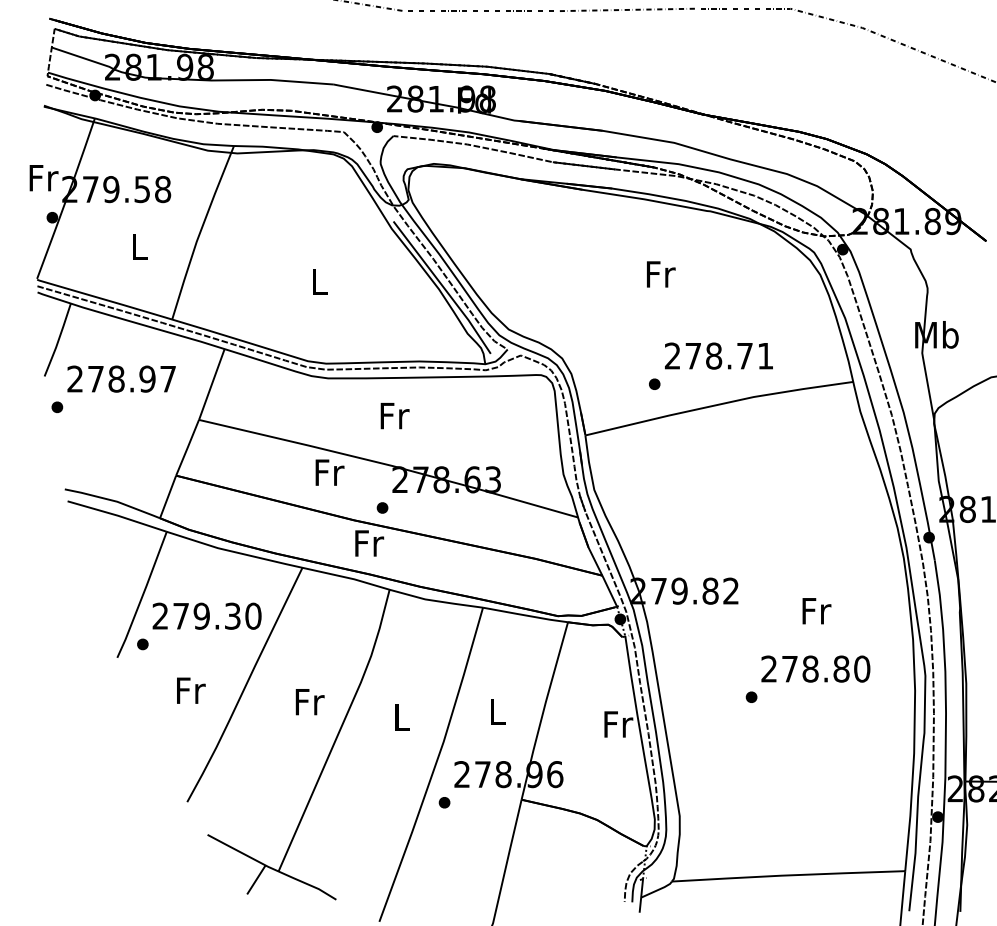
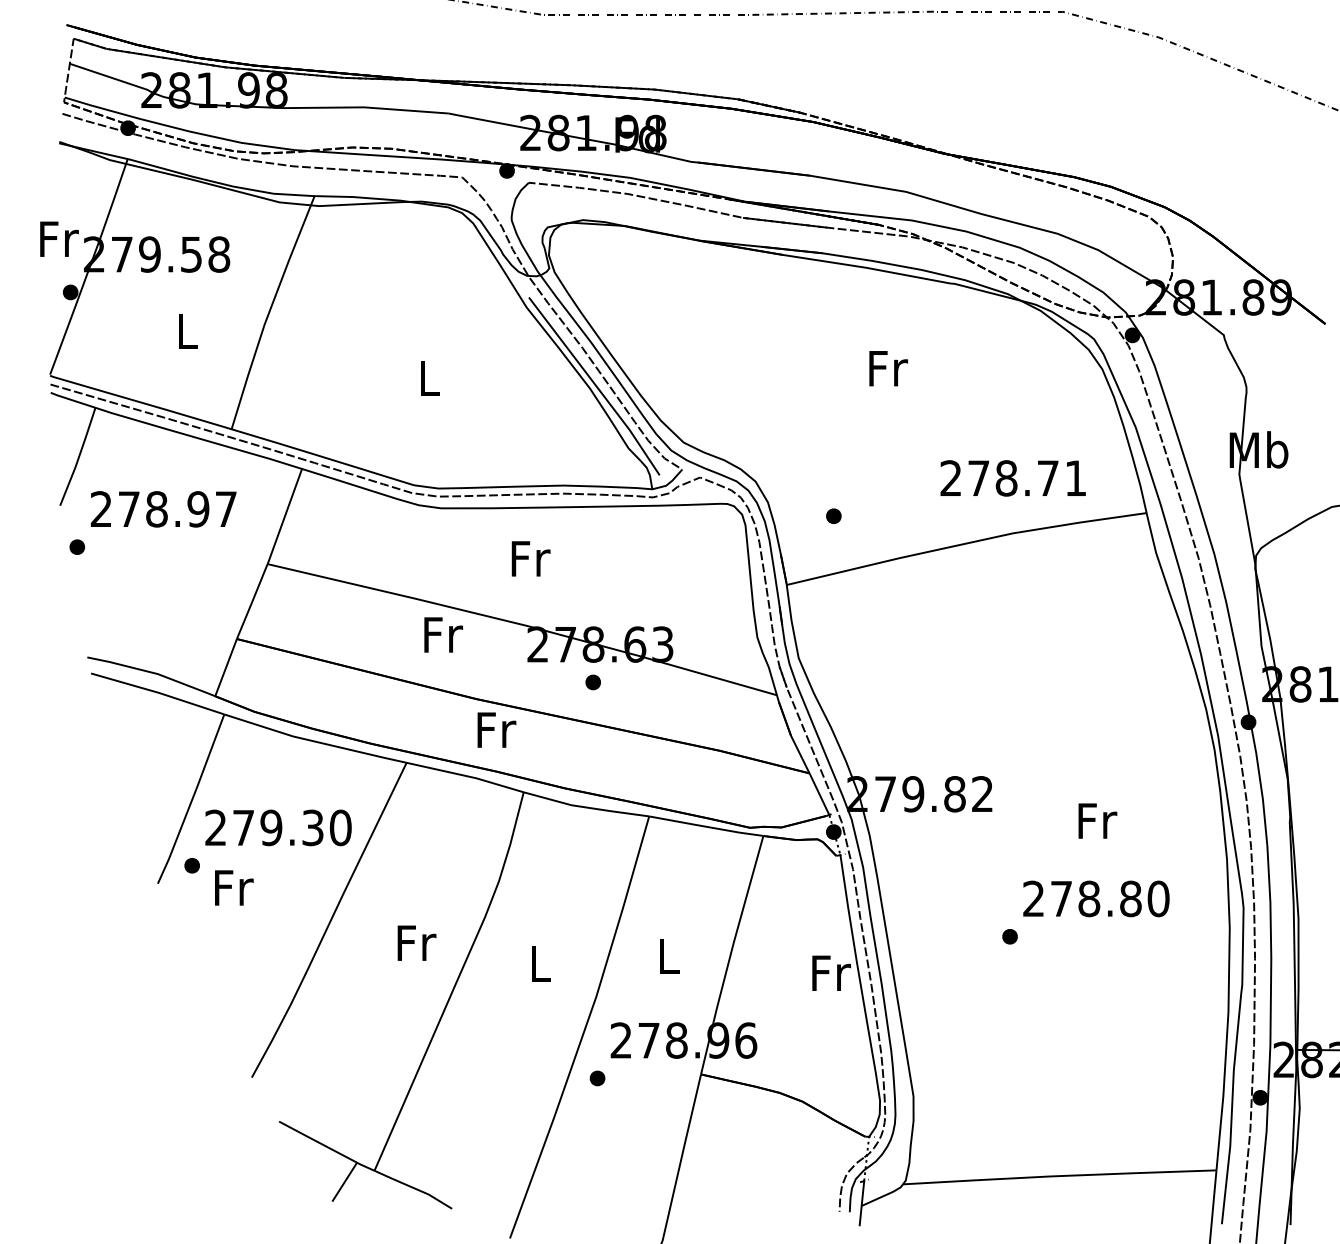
text: (718, 356) -> (1012, 478), moved
part: (654, 383) -> (833, 515), moved
part: (382, 508) -> (592, 682), moved
text: (191, 690) -> (234, 887), moved

